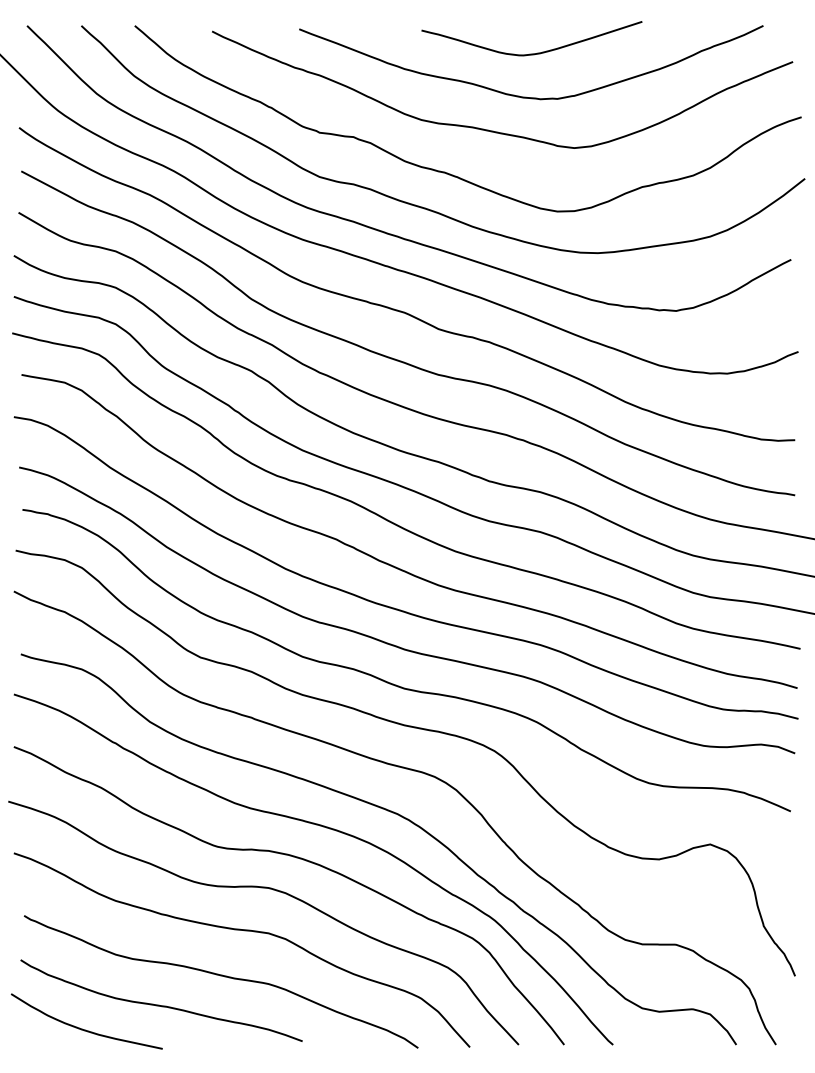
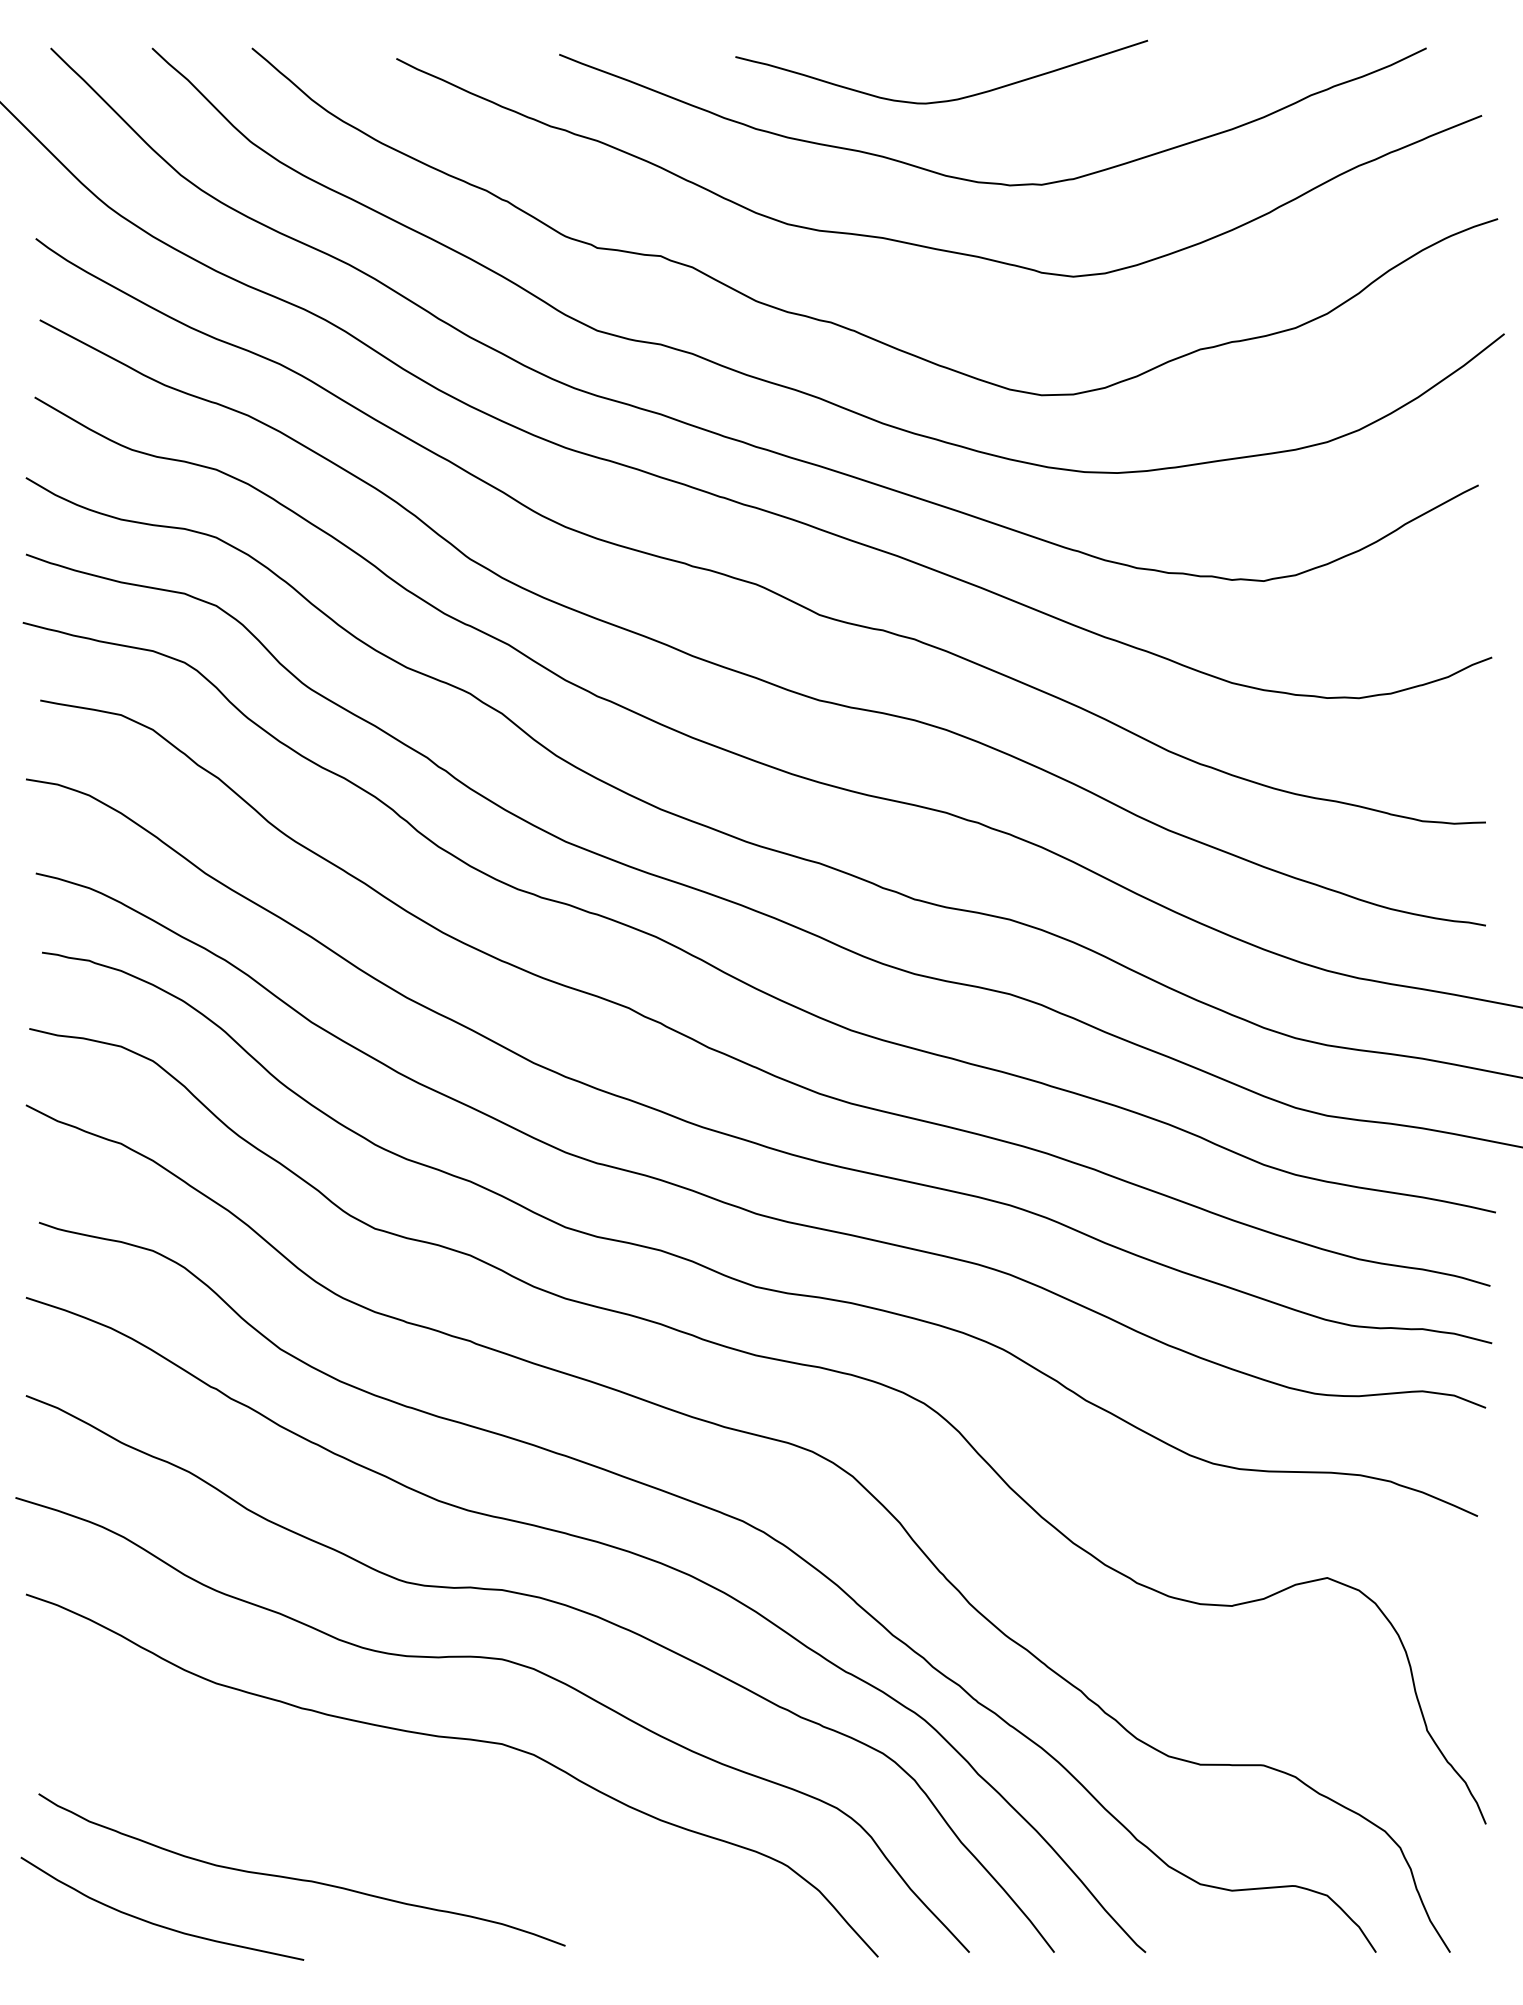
curve: (531, 53) -> (940, 99), moved
curve: (220, 976) -> (412, 1824), removed

